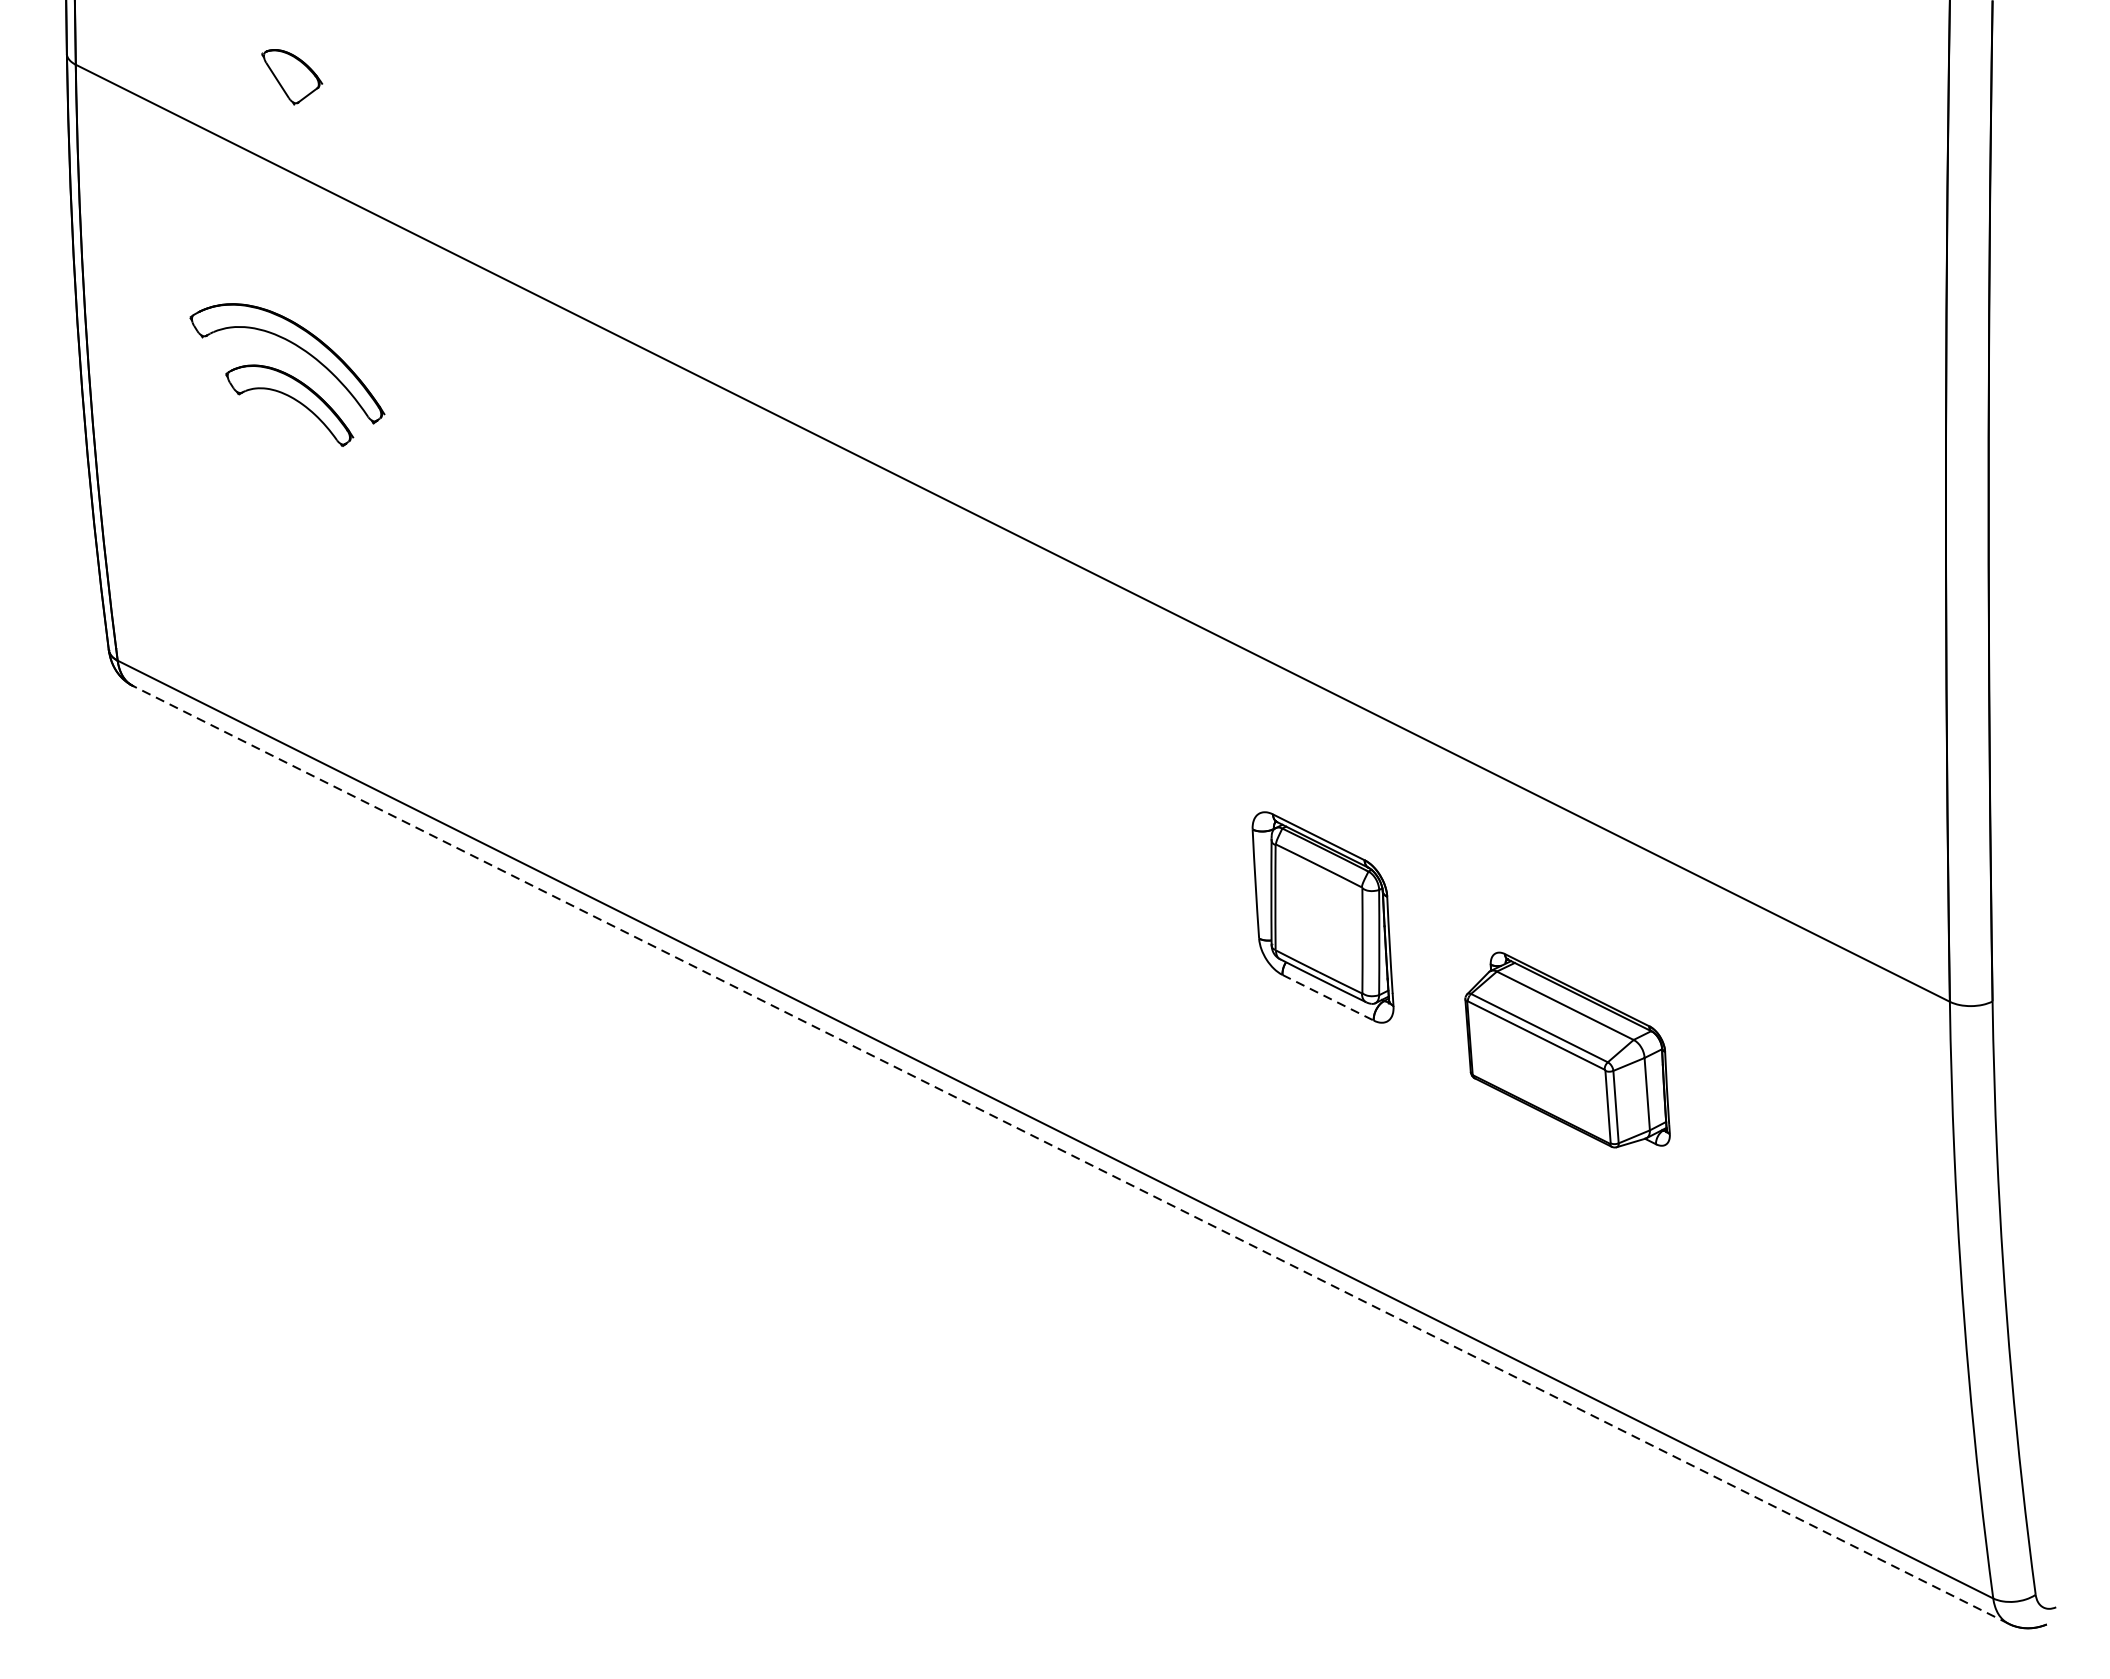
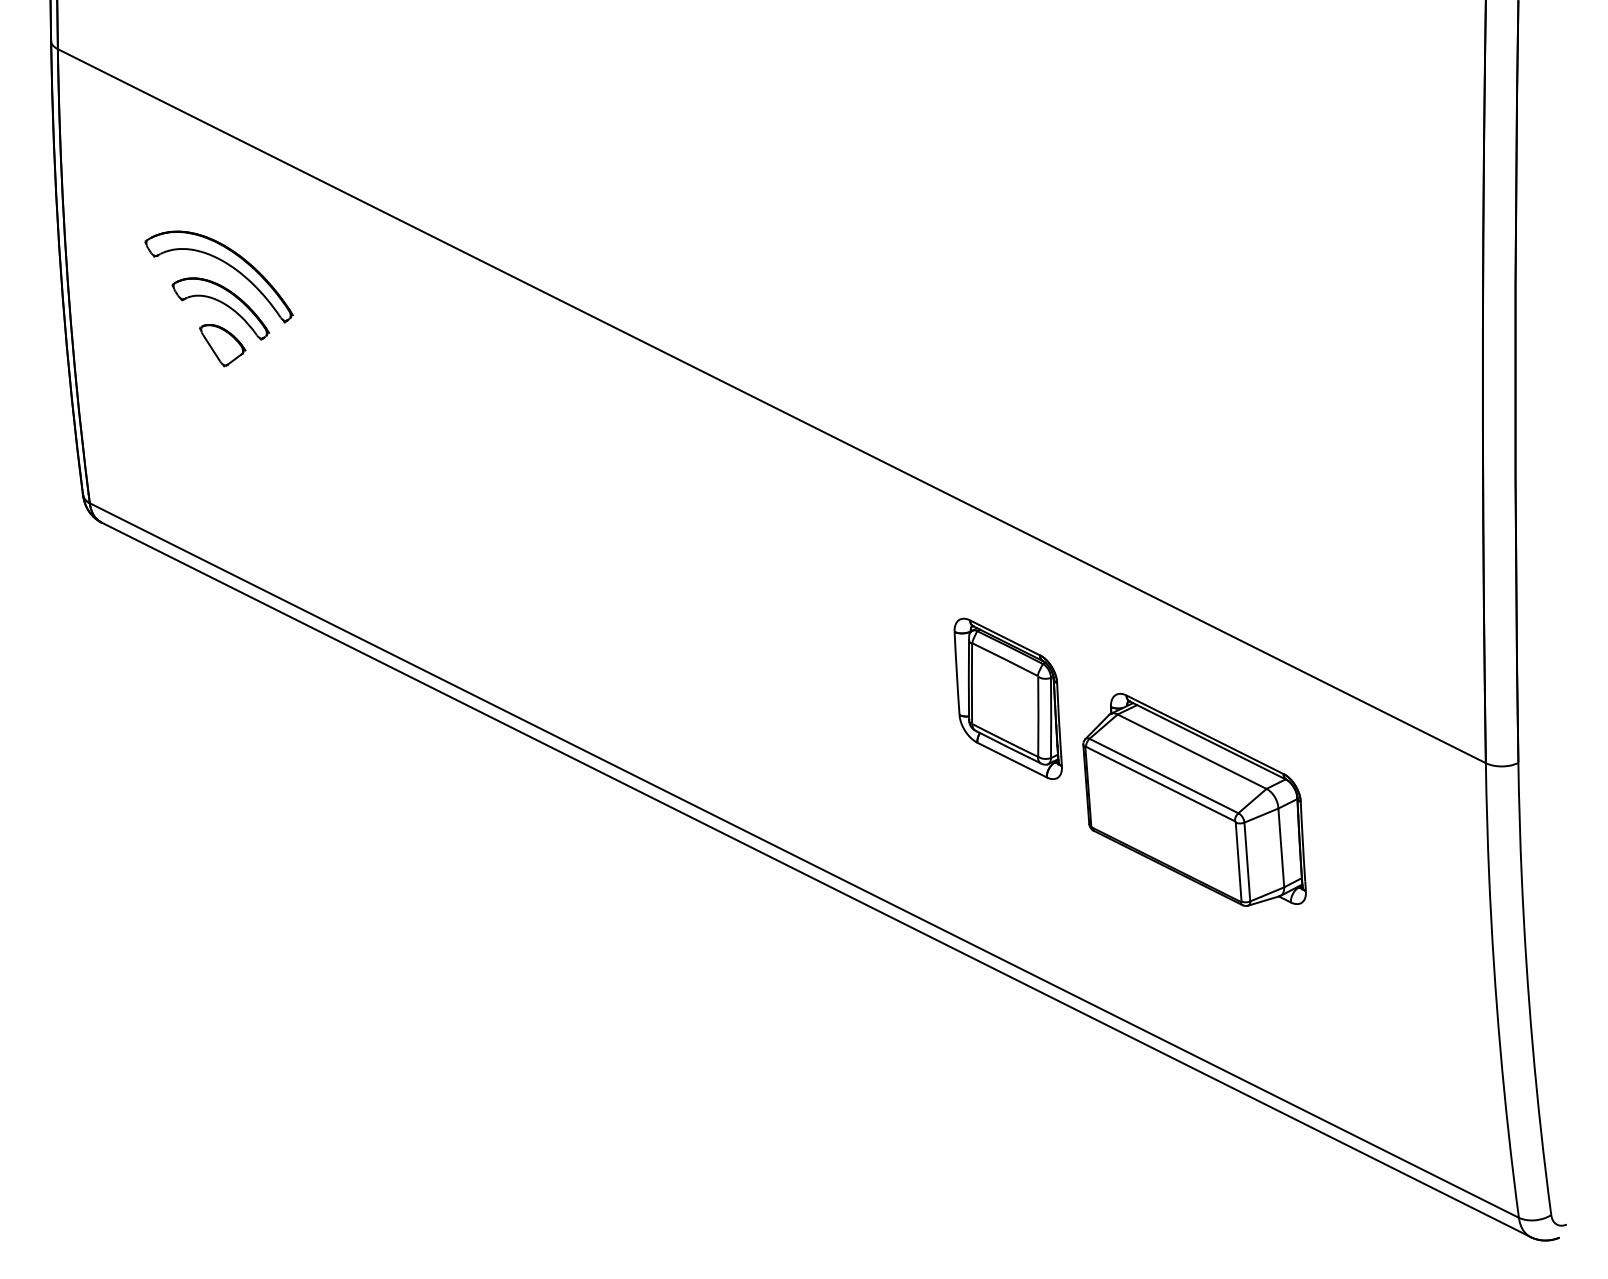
part: (291, 76) -> (222, 345), moved
line: (1328, 998) -> (1012, 760), dashed -> solid
part: (1567, 1049) -> (1194, 799), size x1.43
line: (1070, 1154) -> (815, 879), dashed -> solid

